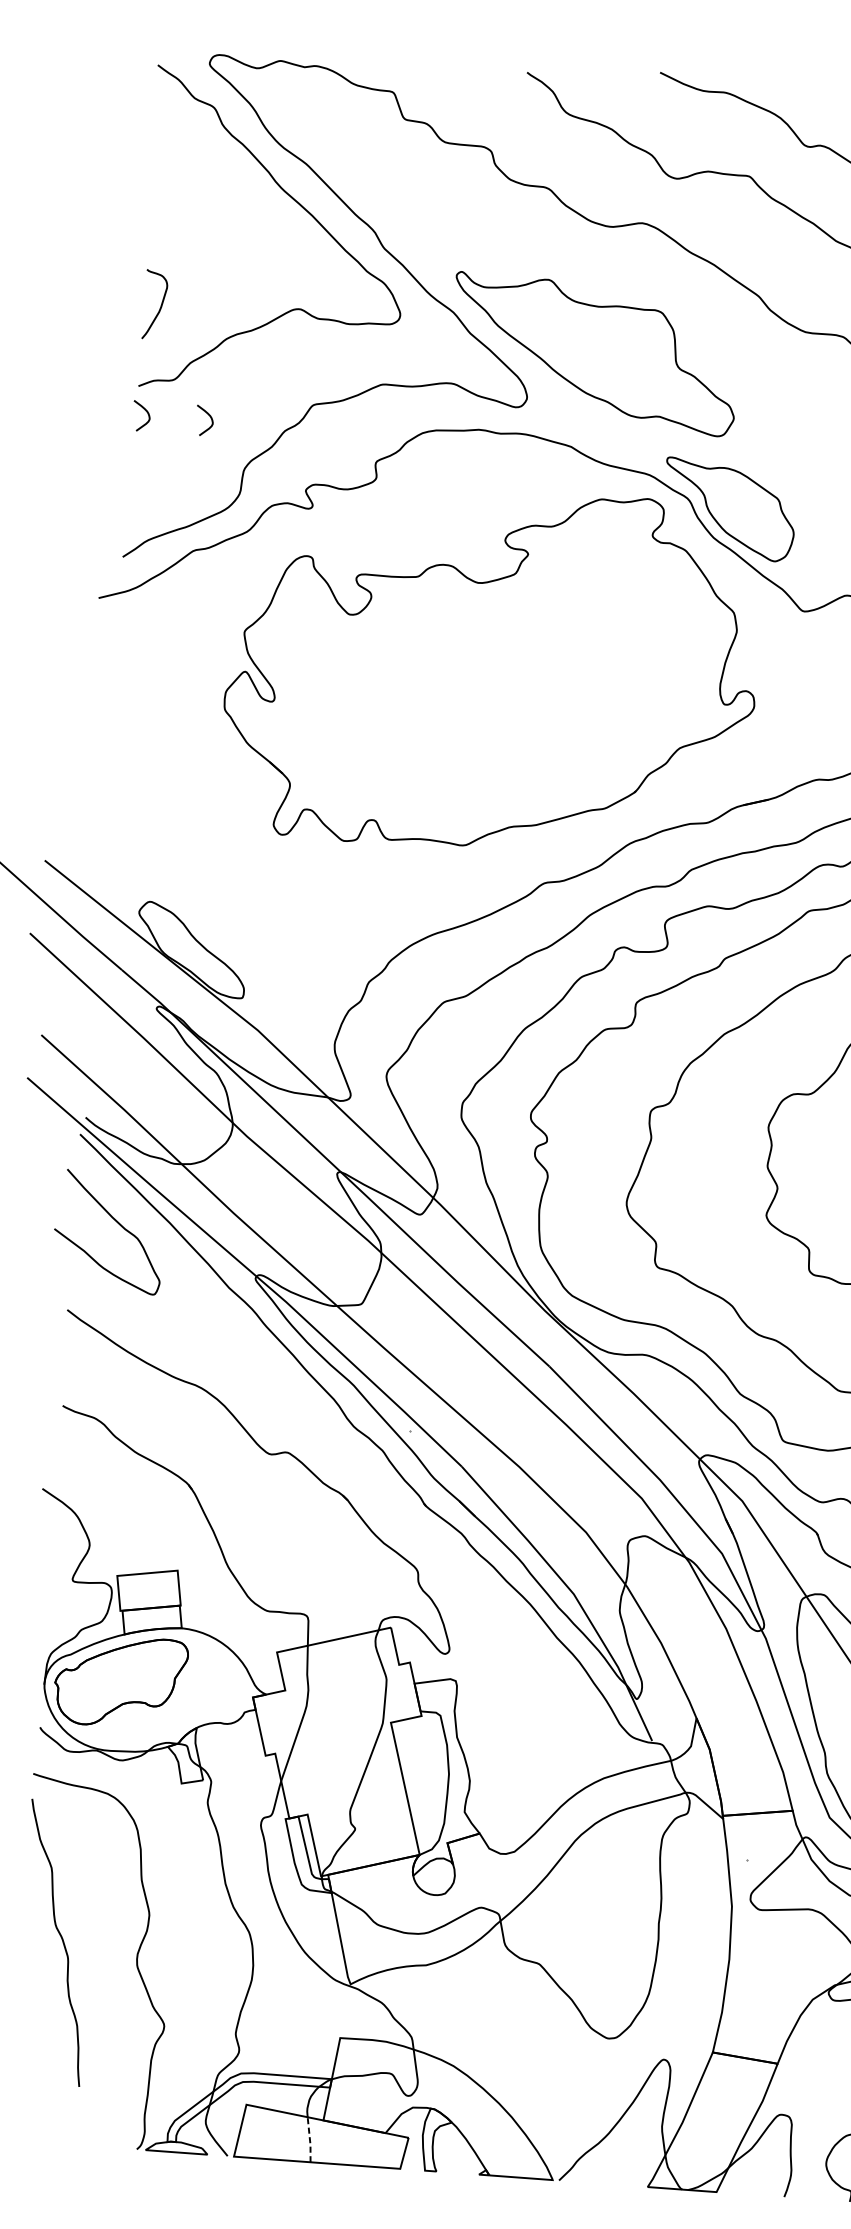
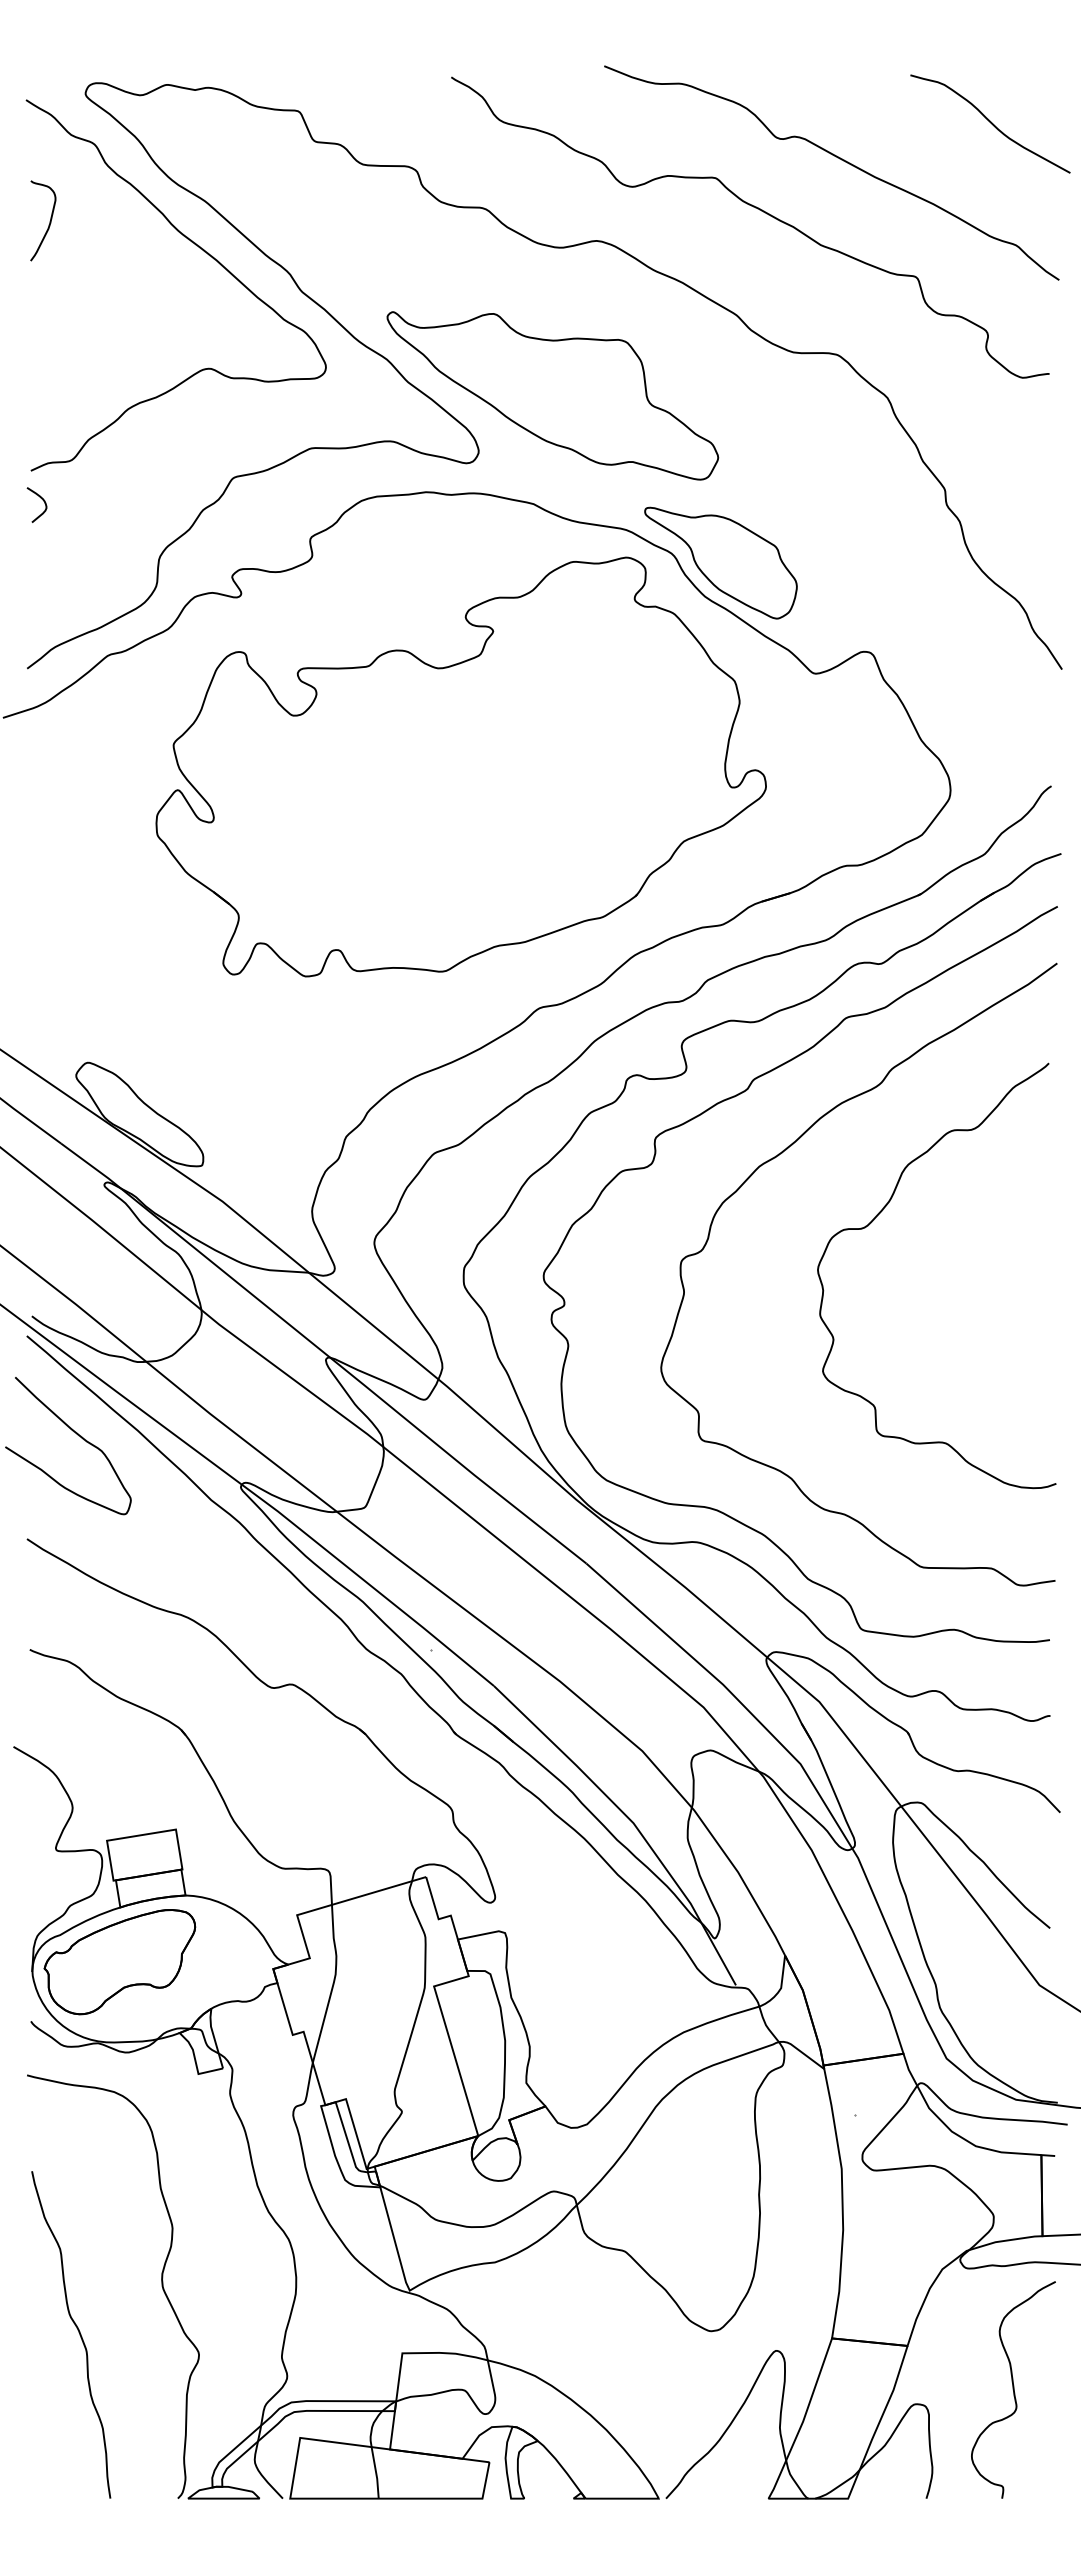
curve: (160, 305) -> (49, 221), moved
curve: (208, 416) -> (114, 499), removed
curve: (61, 1939) -> (77, 2330), moved
line: (310, 2140) -> (376, 2473), dashed -> solid

